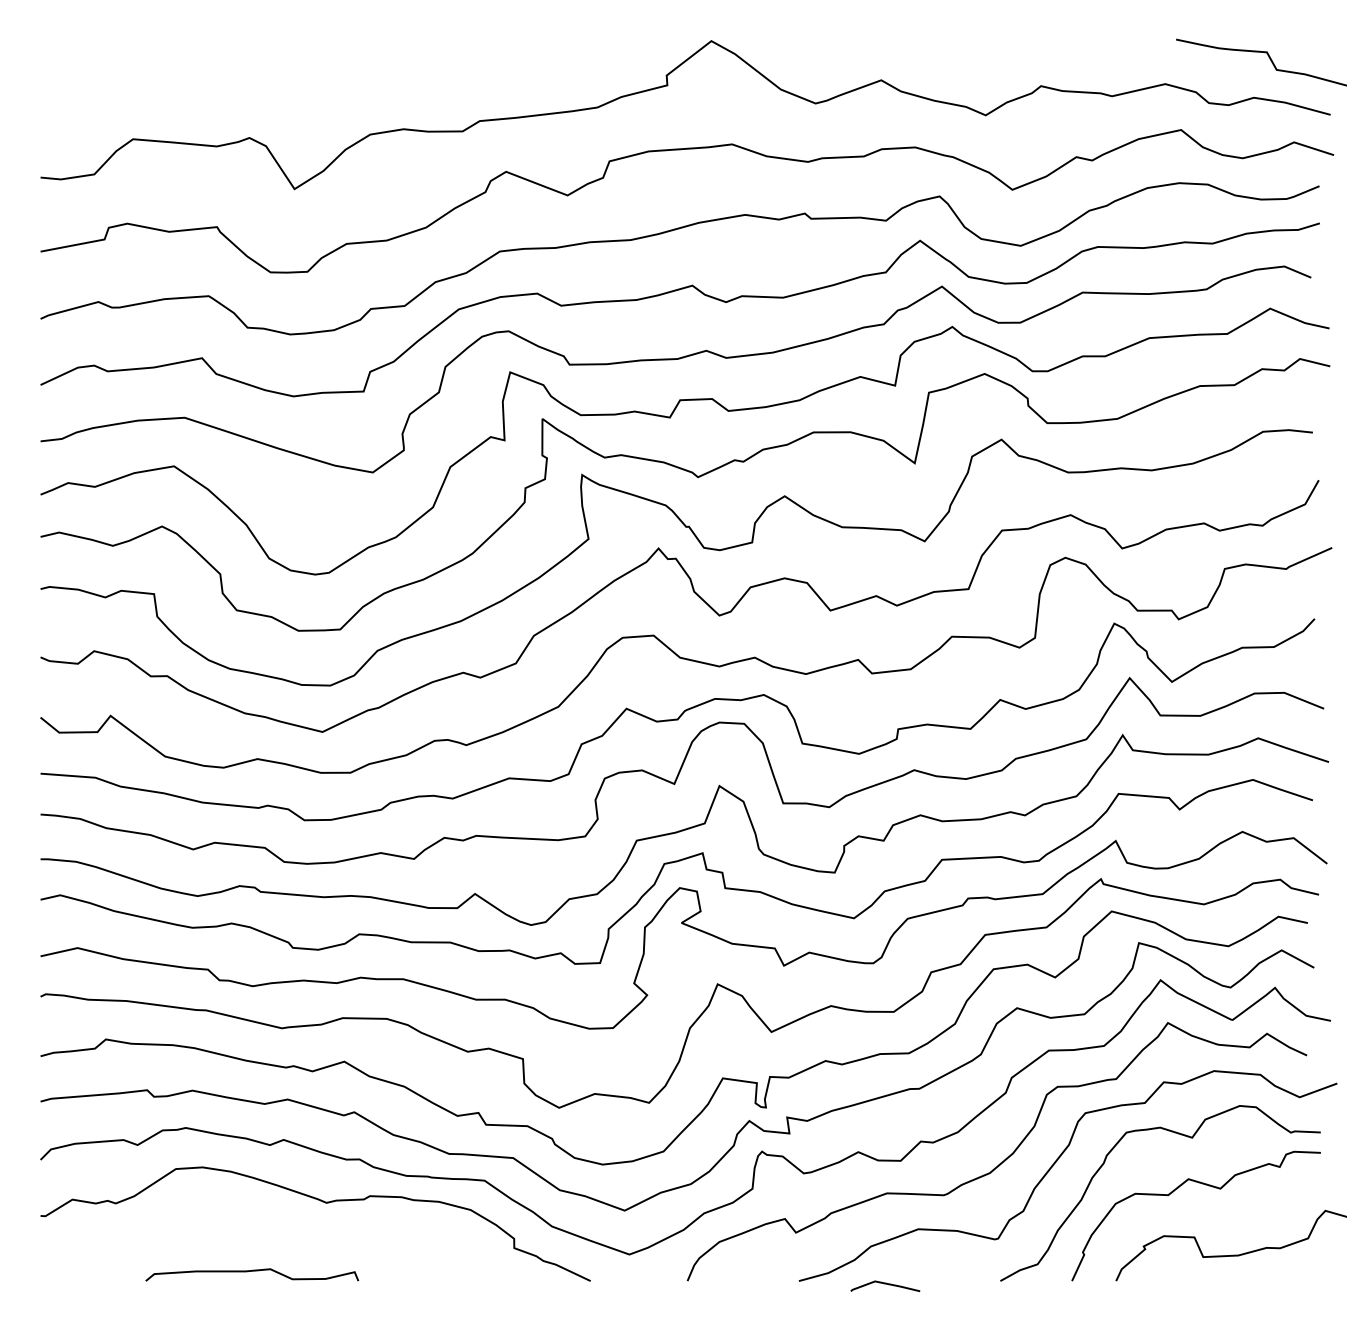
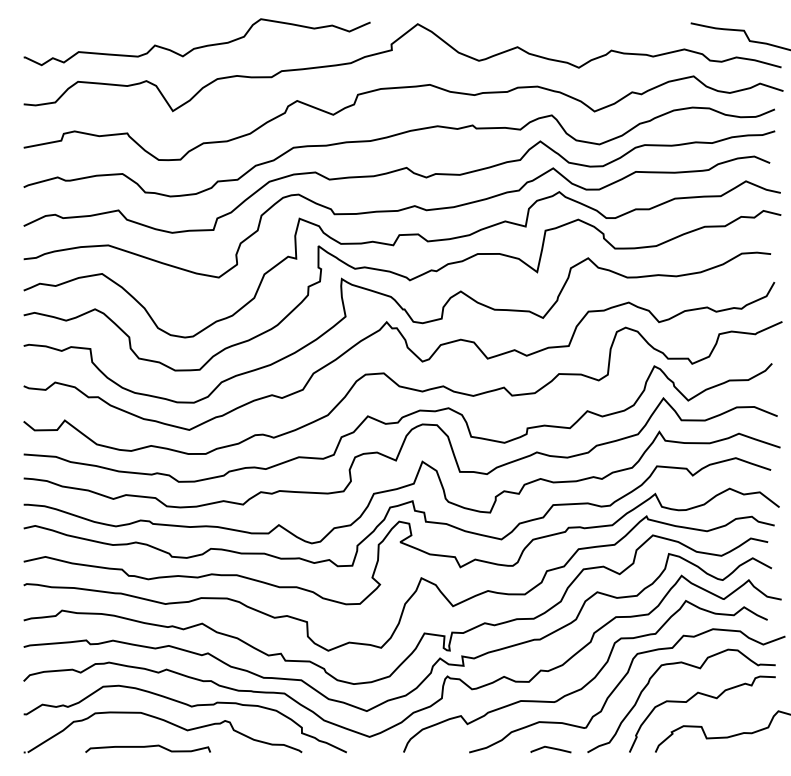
curve: (338, 79) -> (198, 46), added
part: (283, 1229) -> (166, 722), added
line: (884, 1284) -> (550, 748), moved

